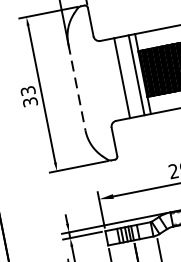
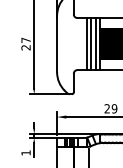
line: (128, 77) -> (90, 44), added
line: (77, 87) -> (57, 44), dashed -> solid
text: (28, 95) -> (25, 43), 33 -> 27

